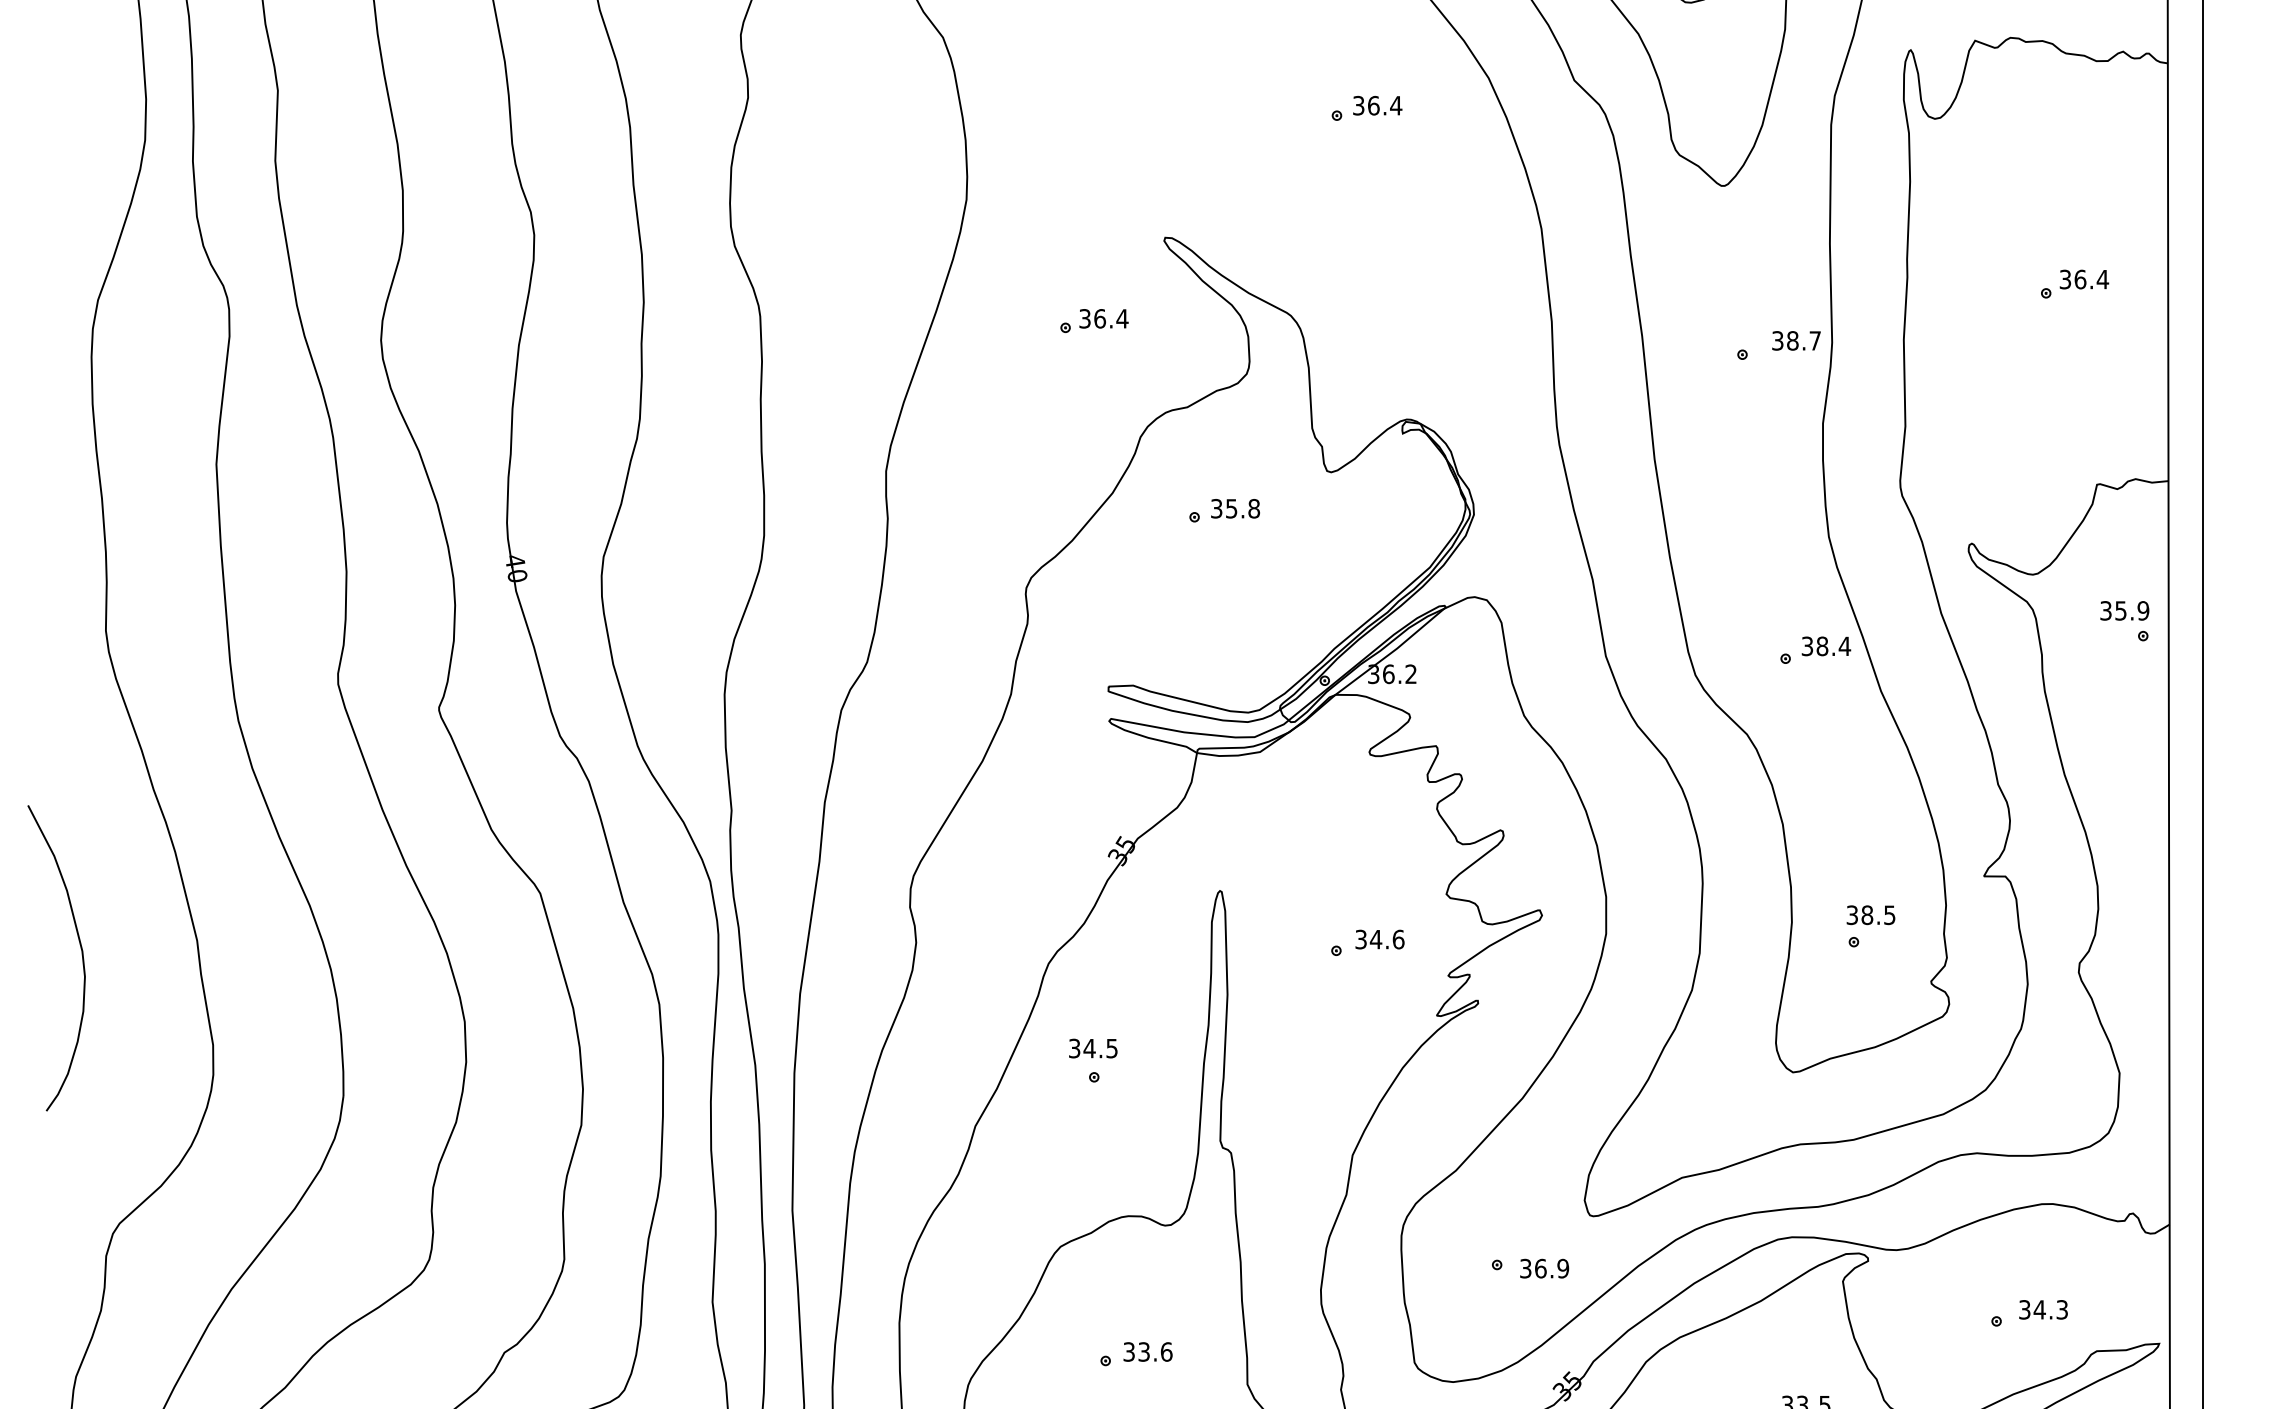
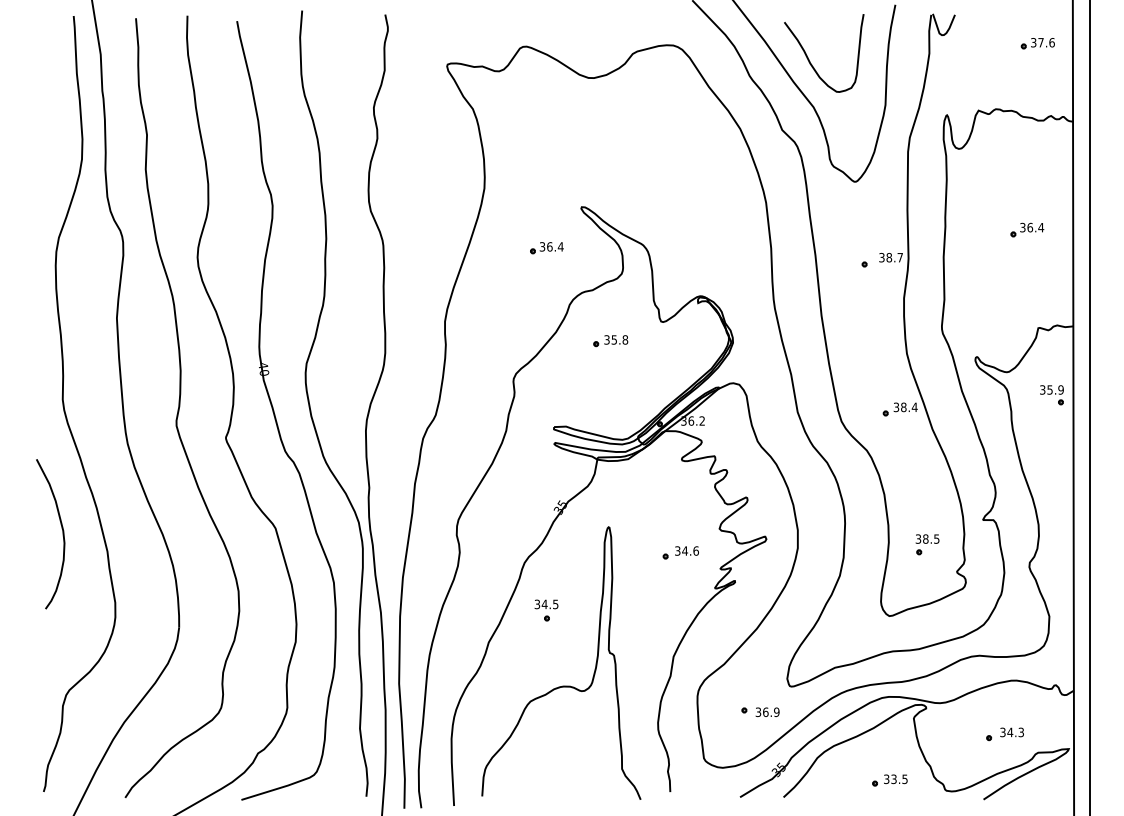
part: (1366, 107) -> (680, 143), removed
curve: (80, 958) -> (62, 534), moved
part: (1136, 1354) -> (567, 754), removed

